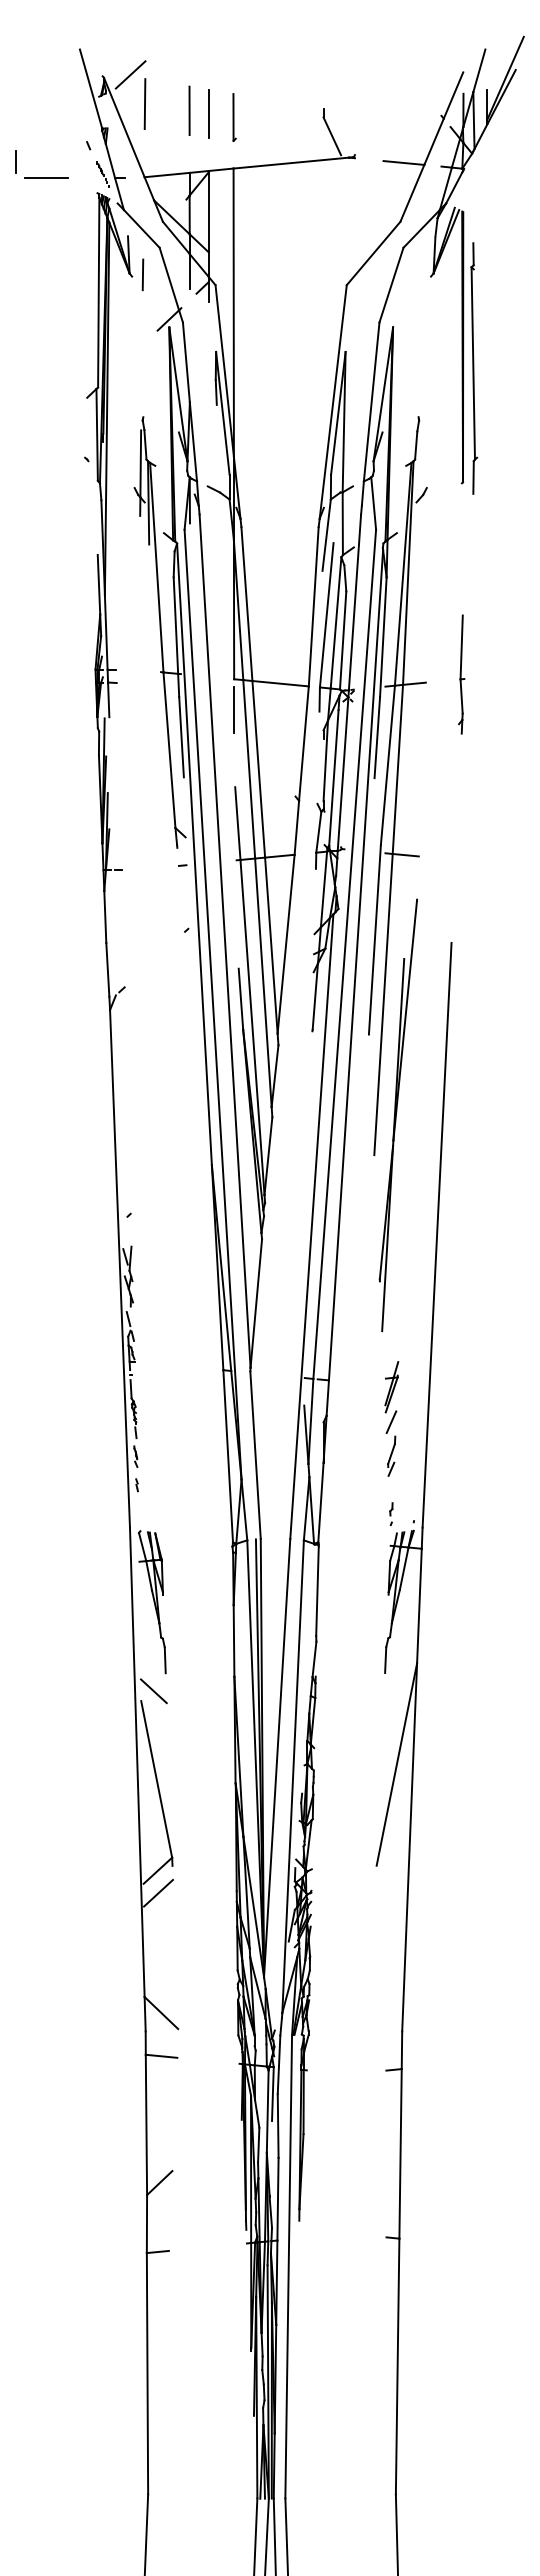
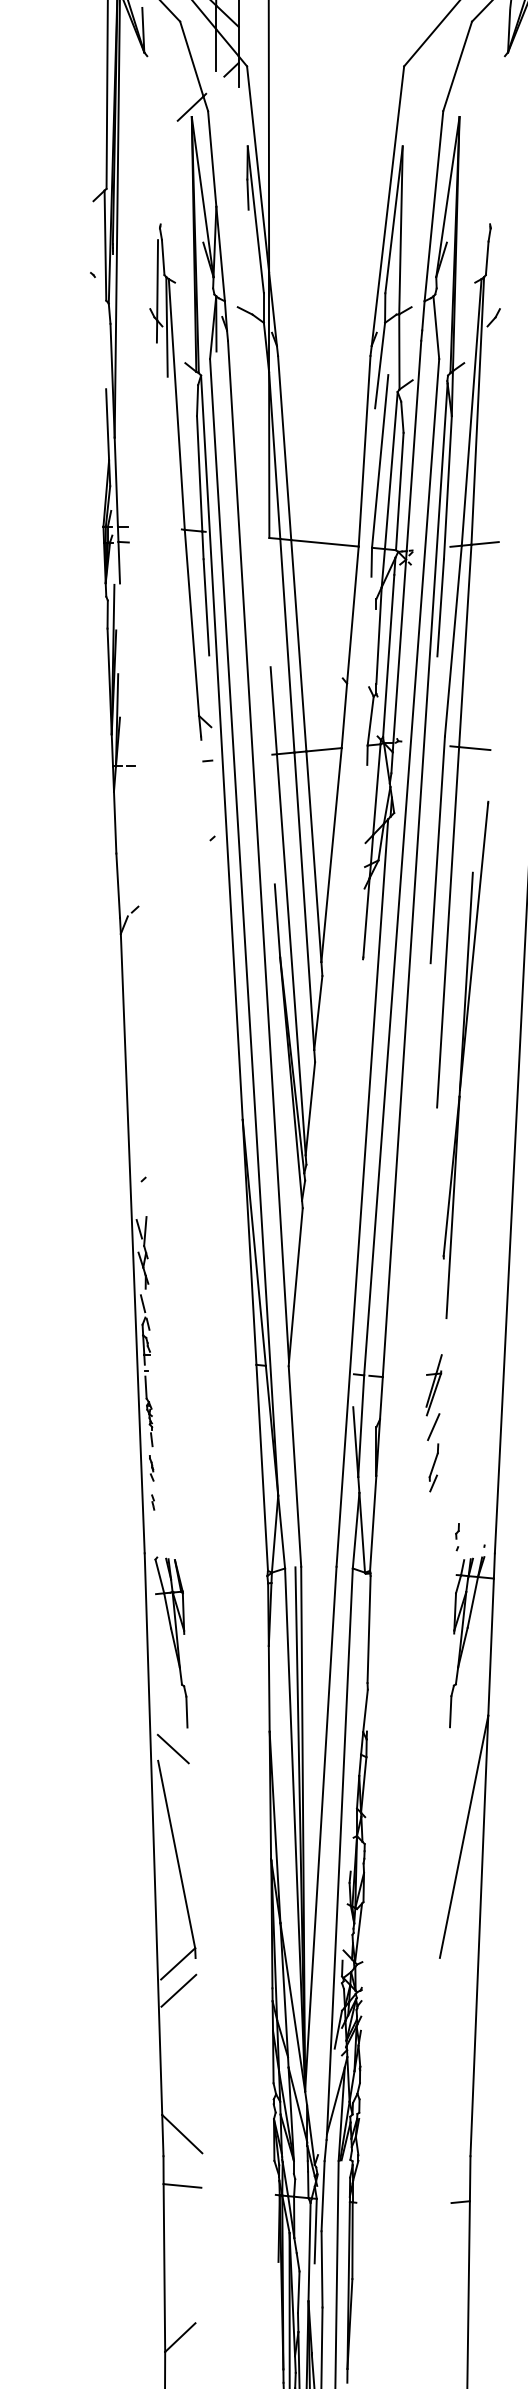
line: (142, 274) -> (159, 53), removed
line: (234, 709) -> (269, 574), removed
part: (391, 1418) -> (433, 1422), moved

